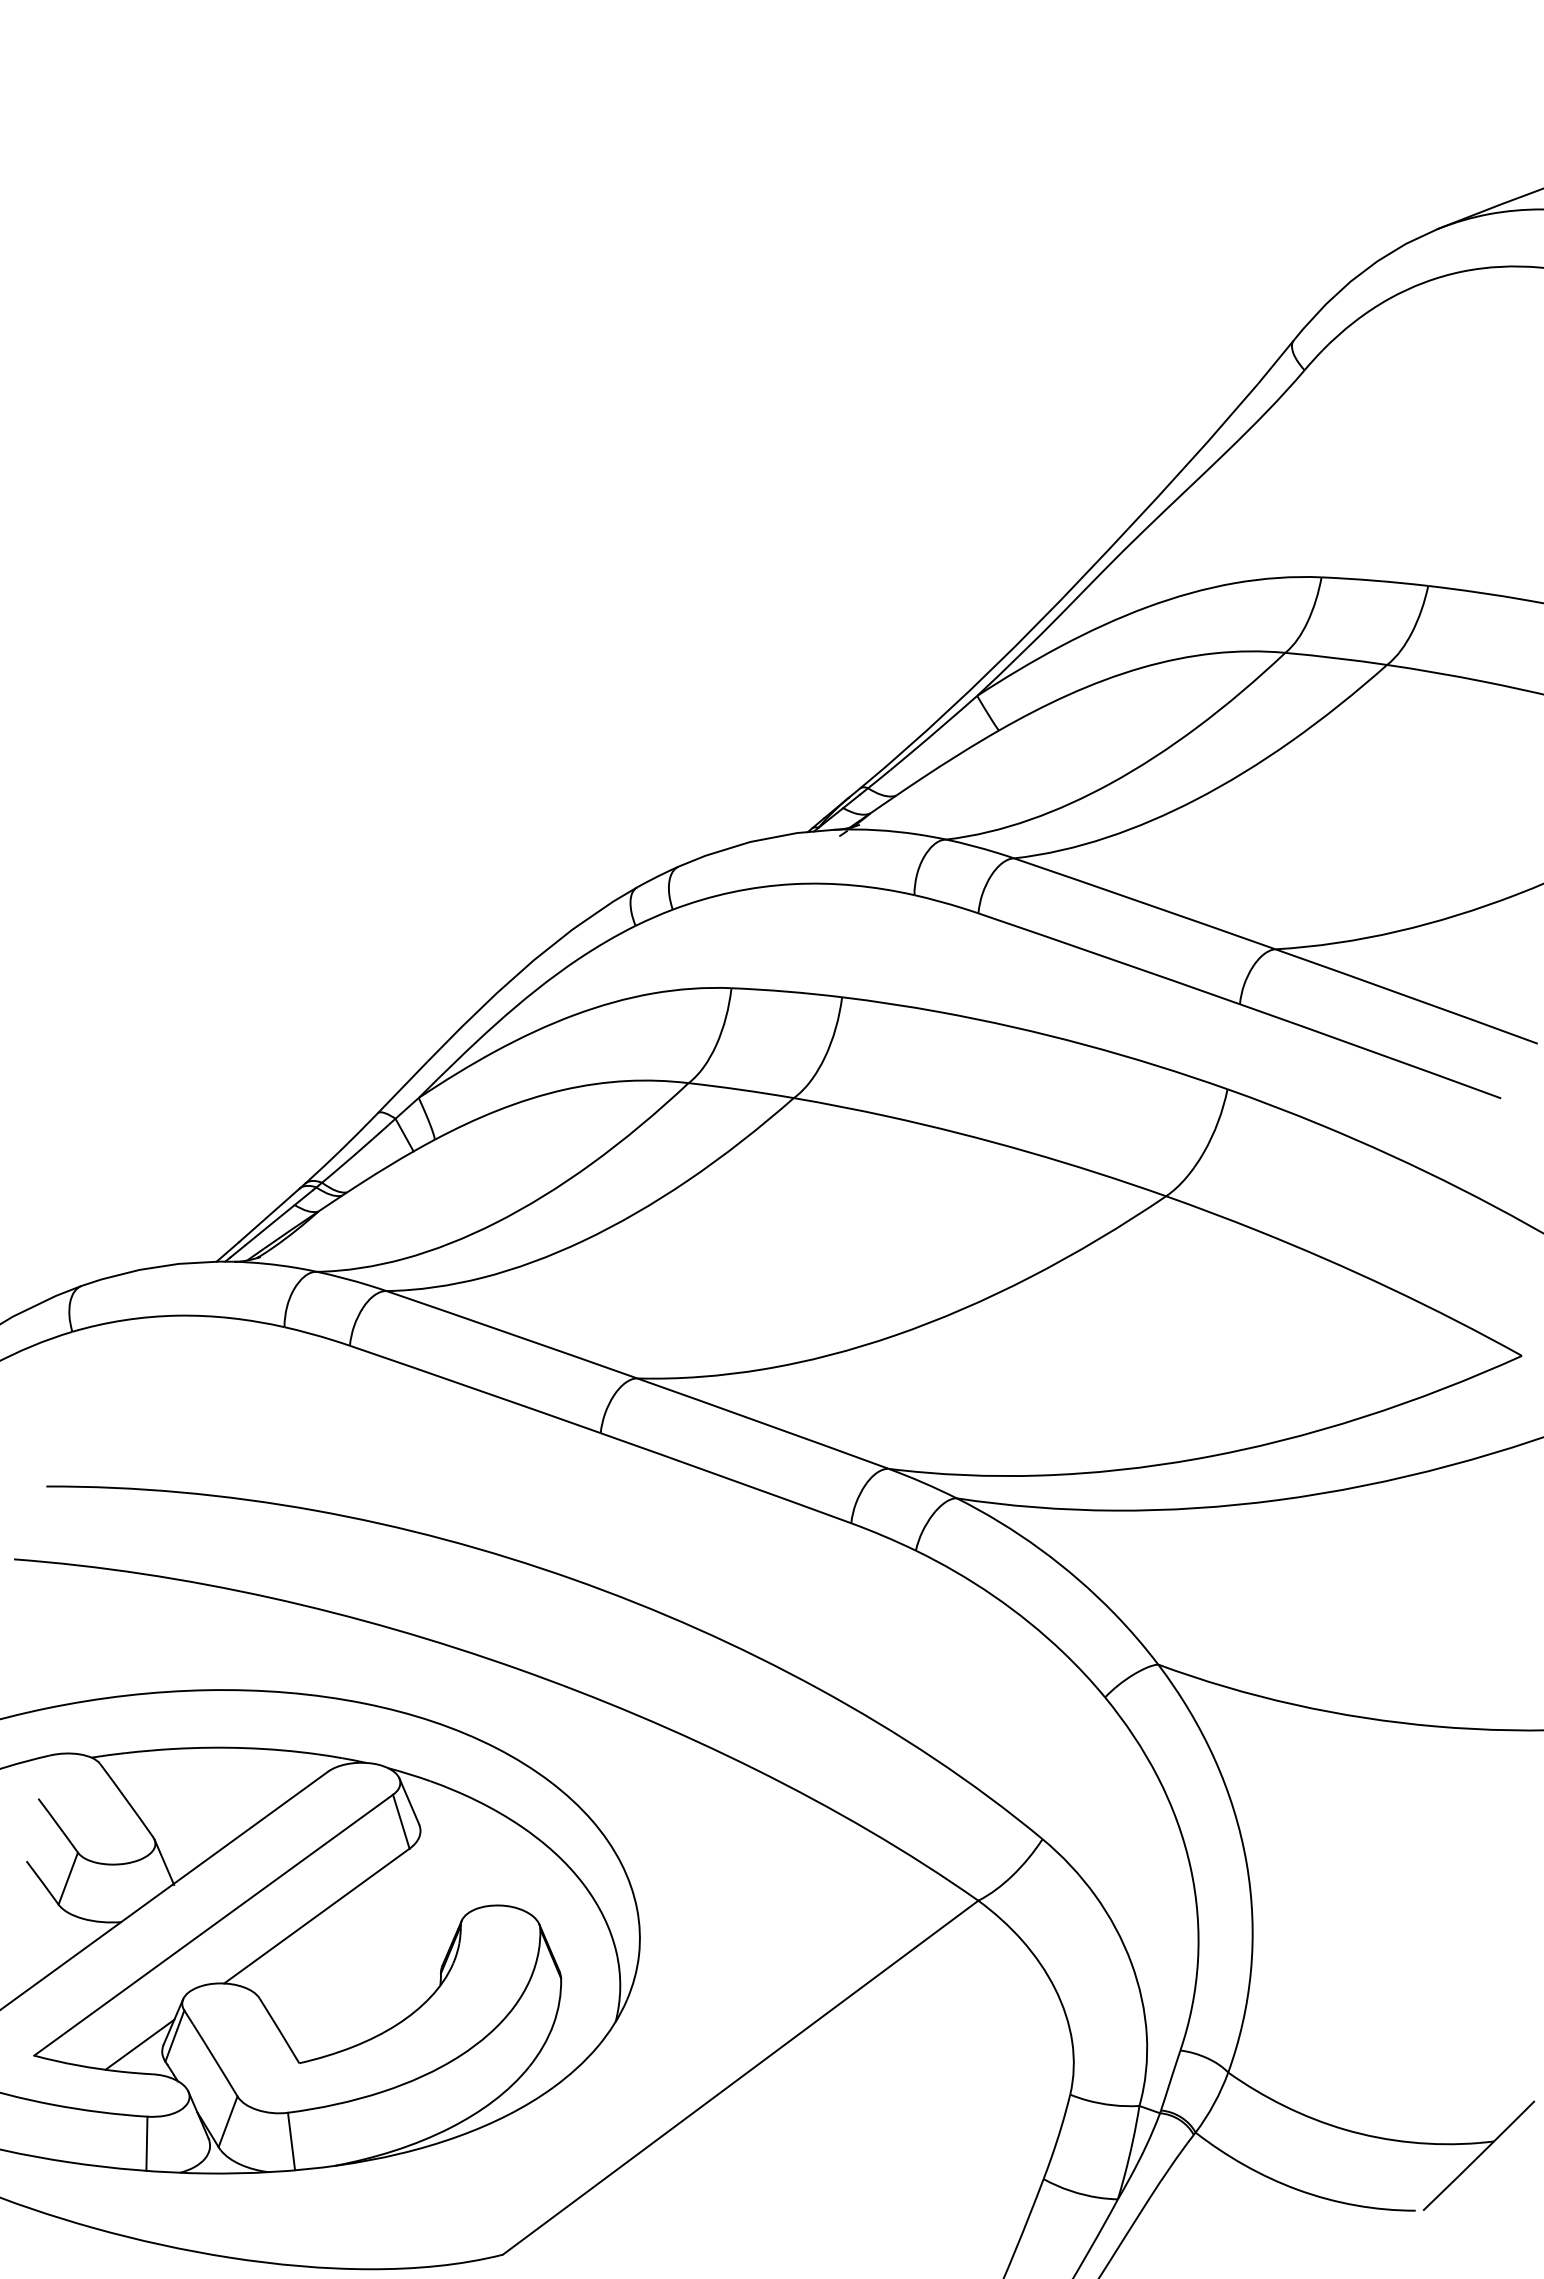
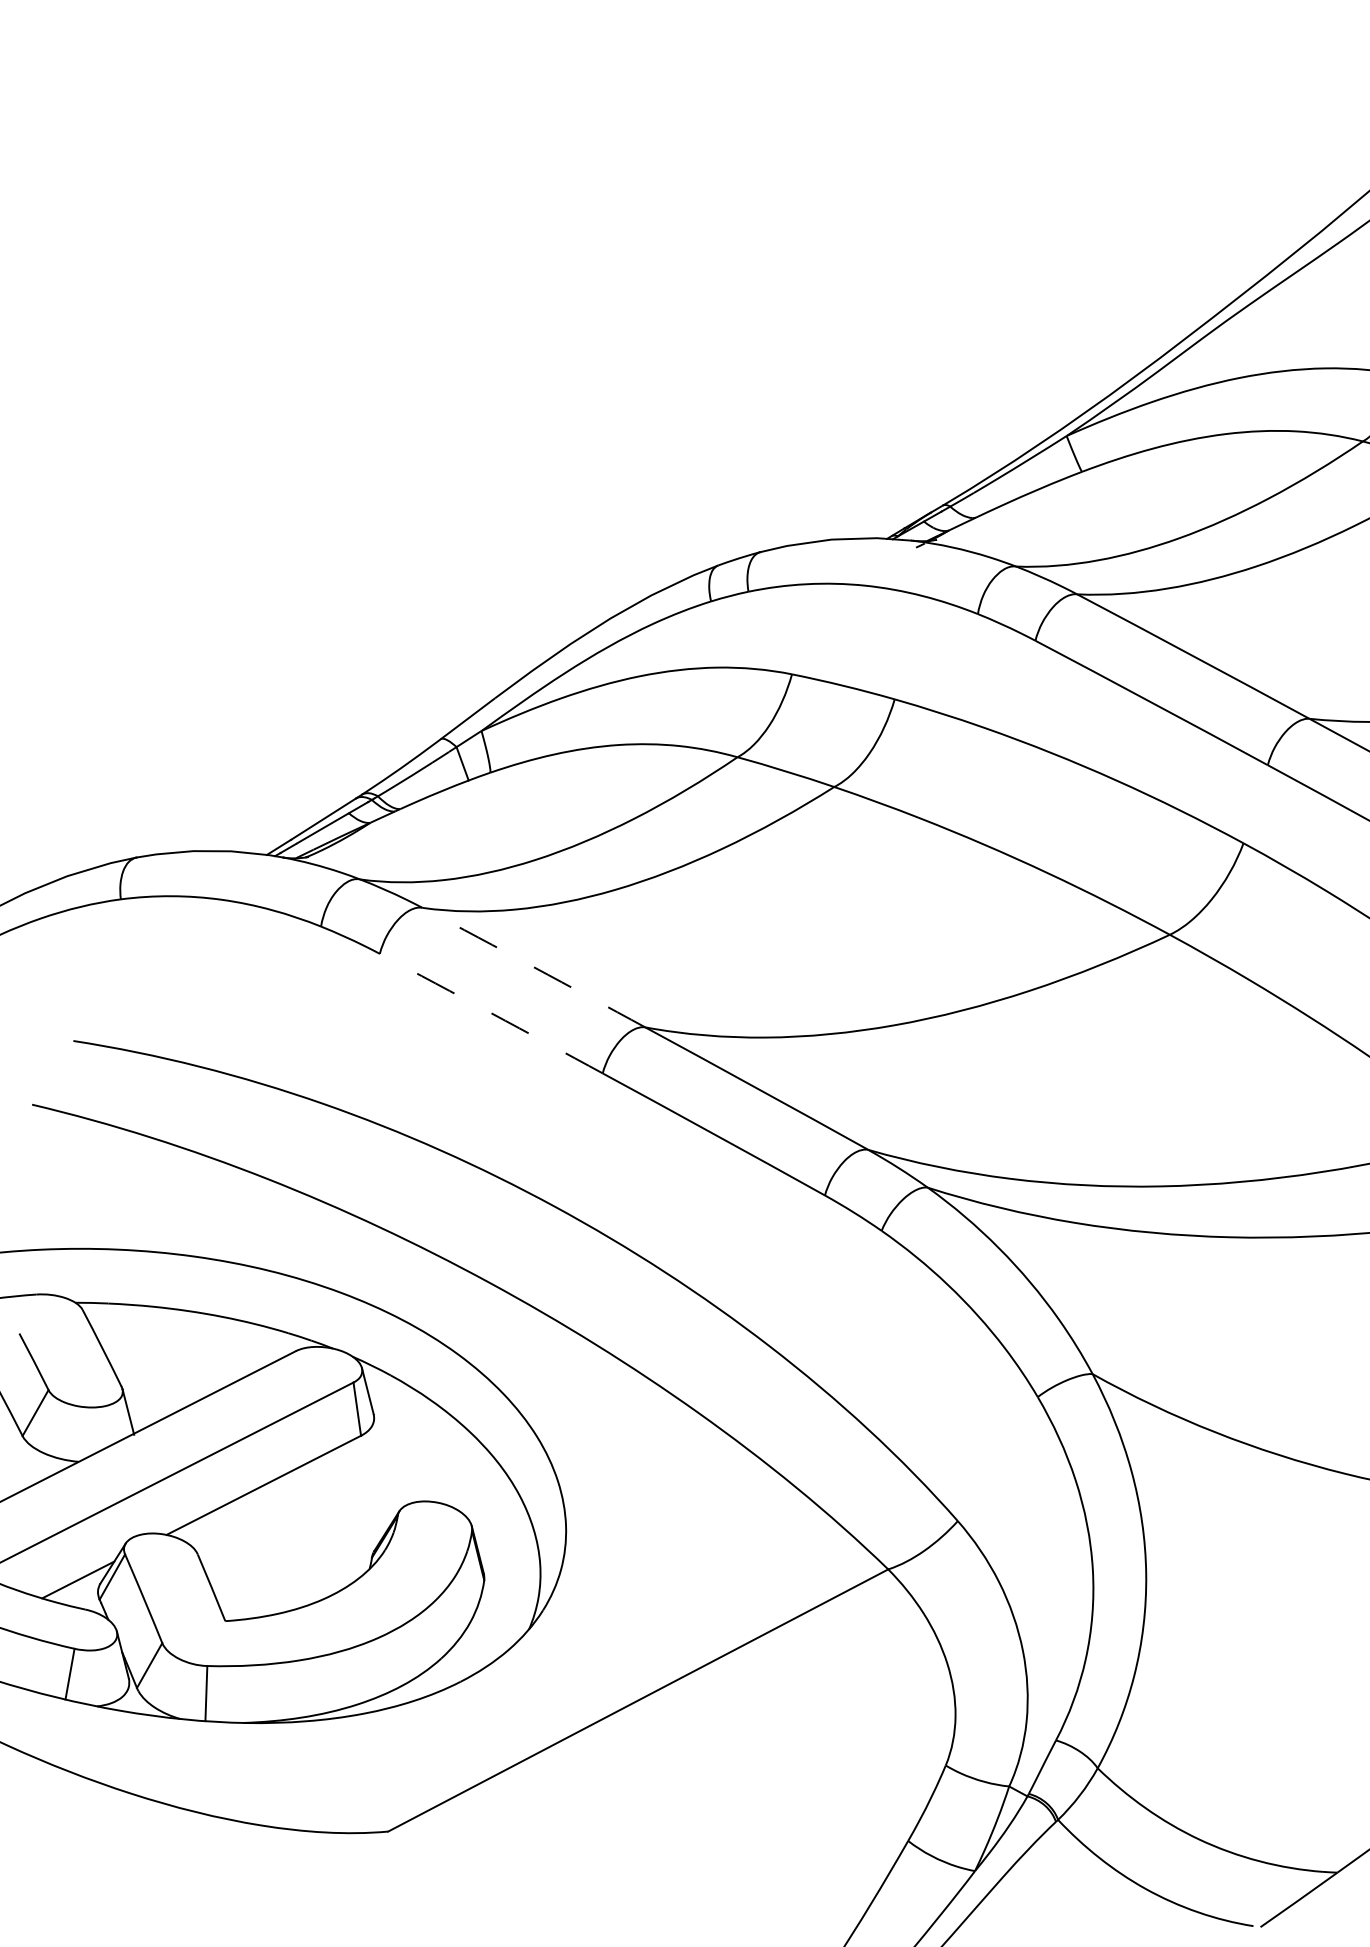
arc: (512, 1334) -> (534, 967), solid -> dashed
arc: (475, 1389) -> (491, 1013), solid -> dashed

